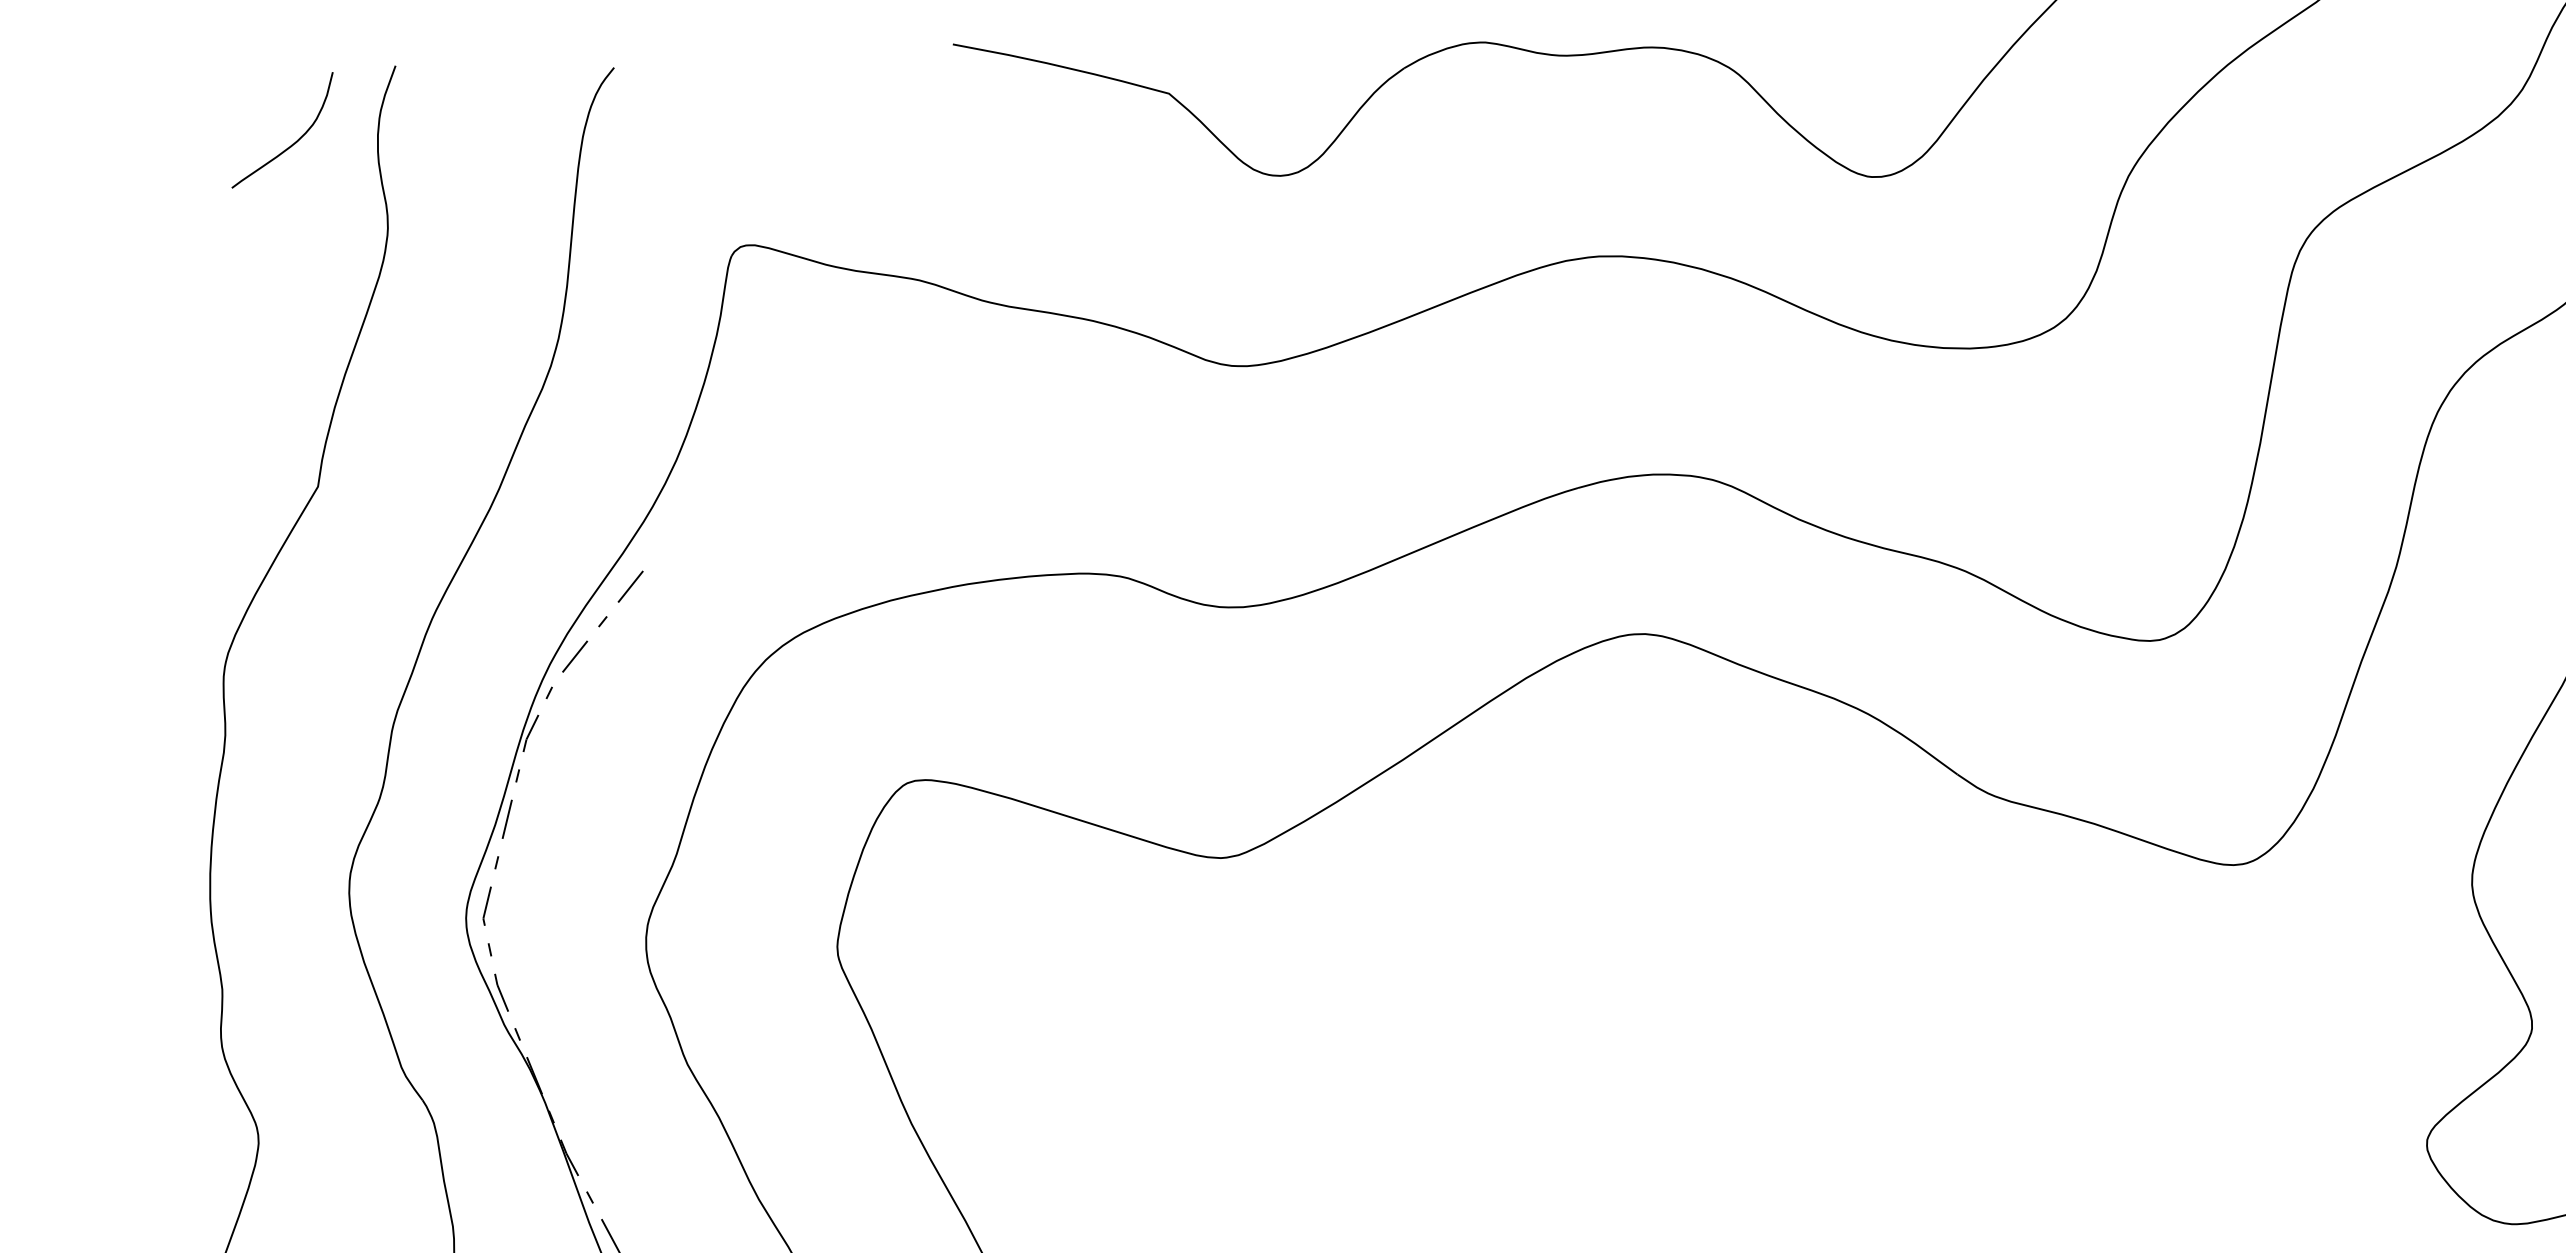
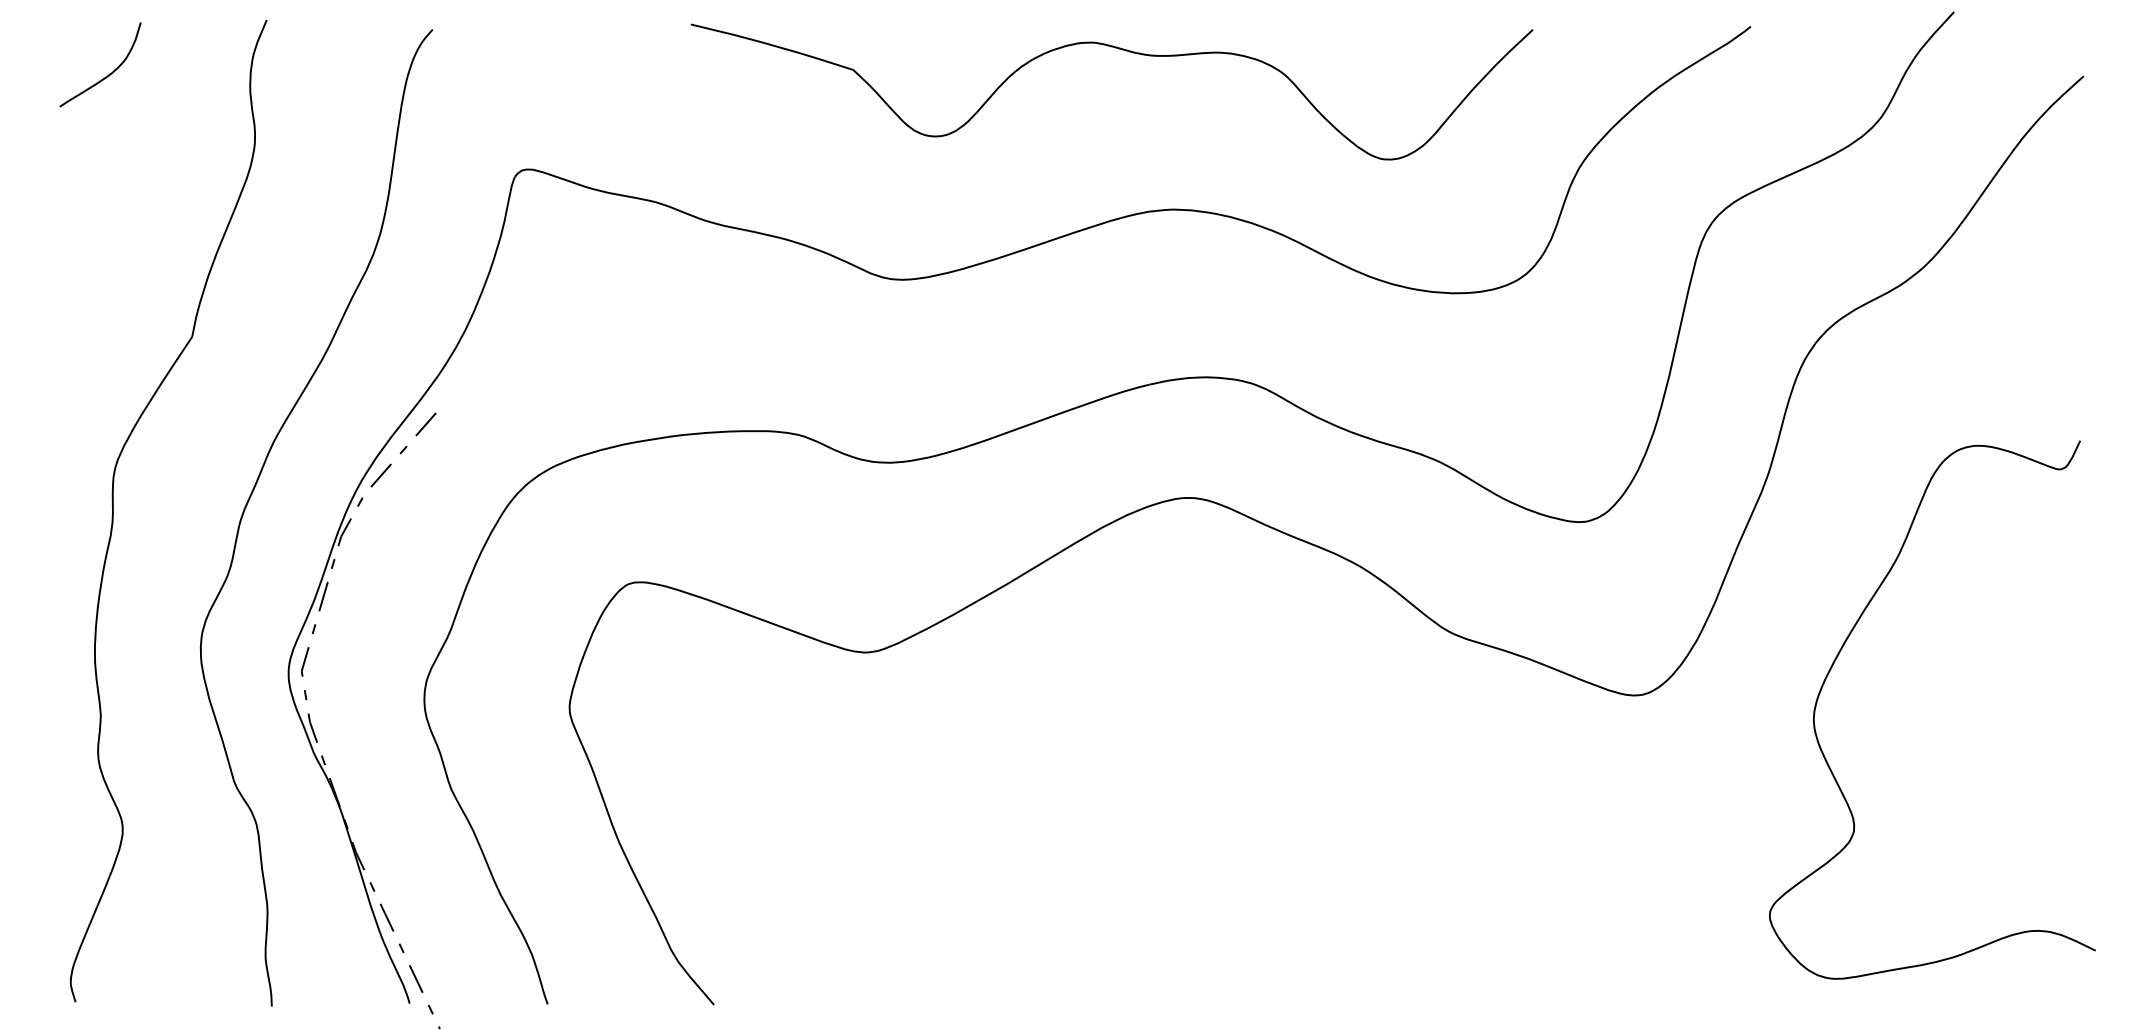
curve: (294, 141) -> (109, 73), moved

